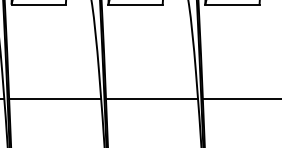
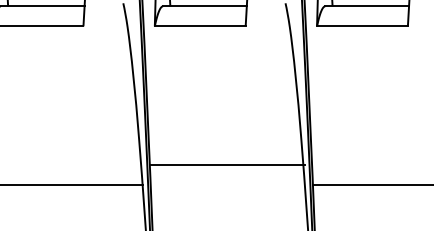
line: (152, 99) -> (228, 165), moved

